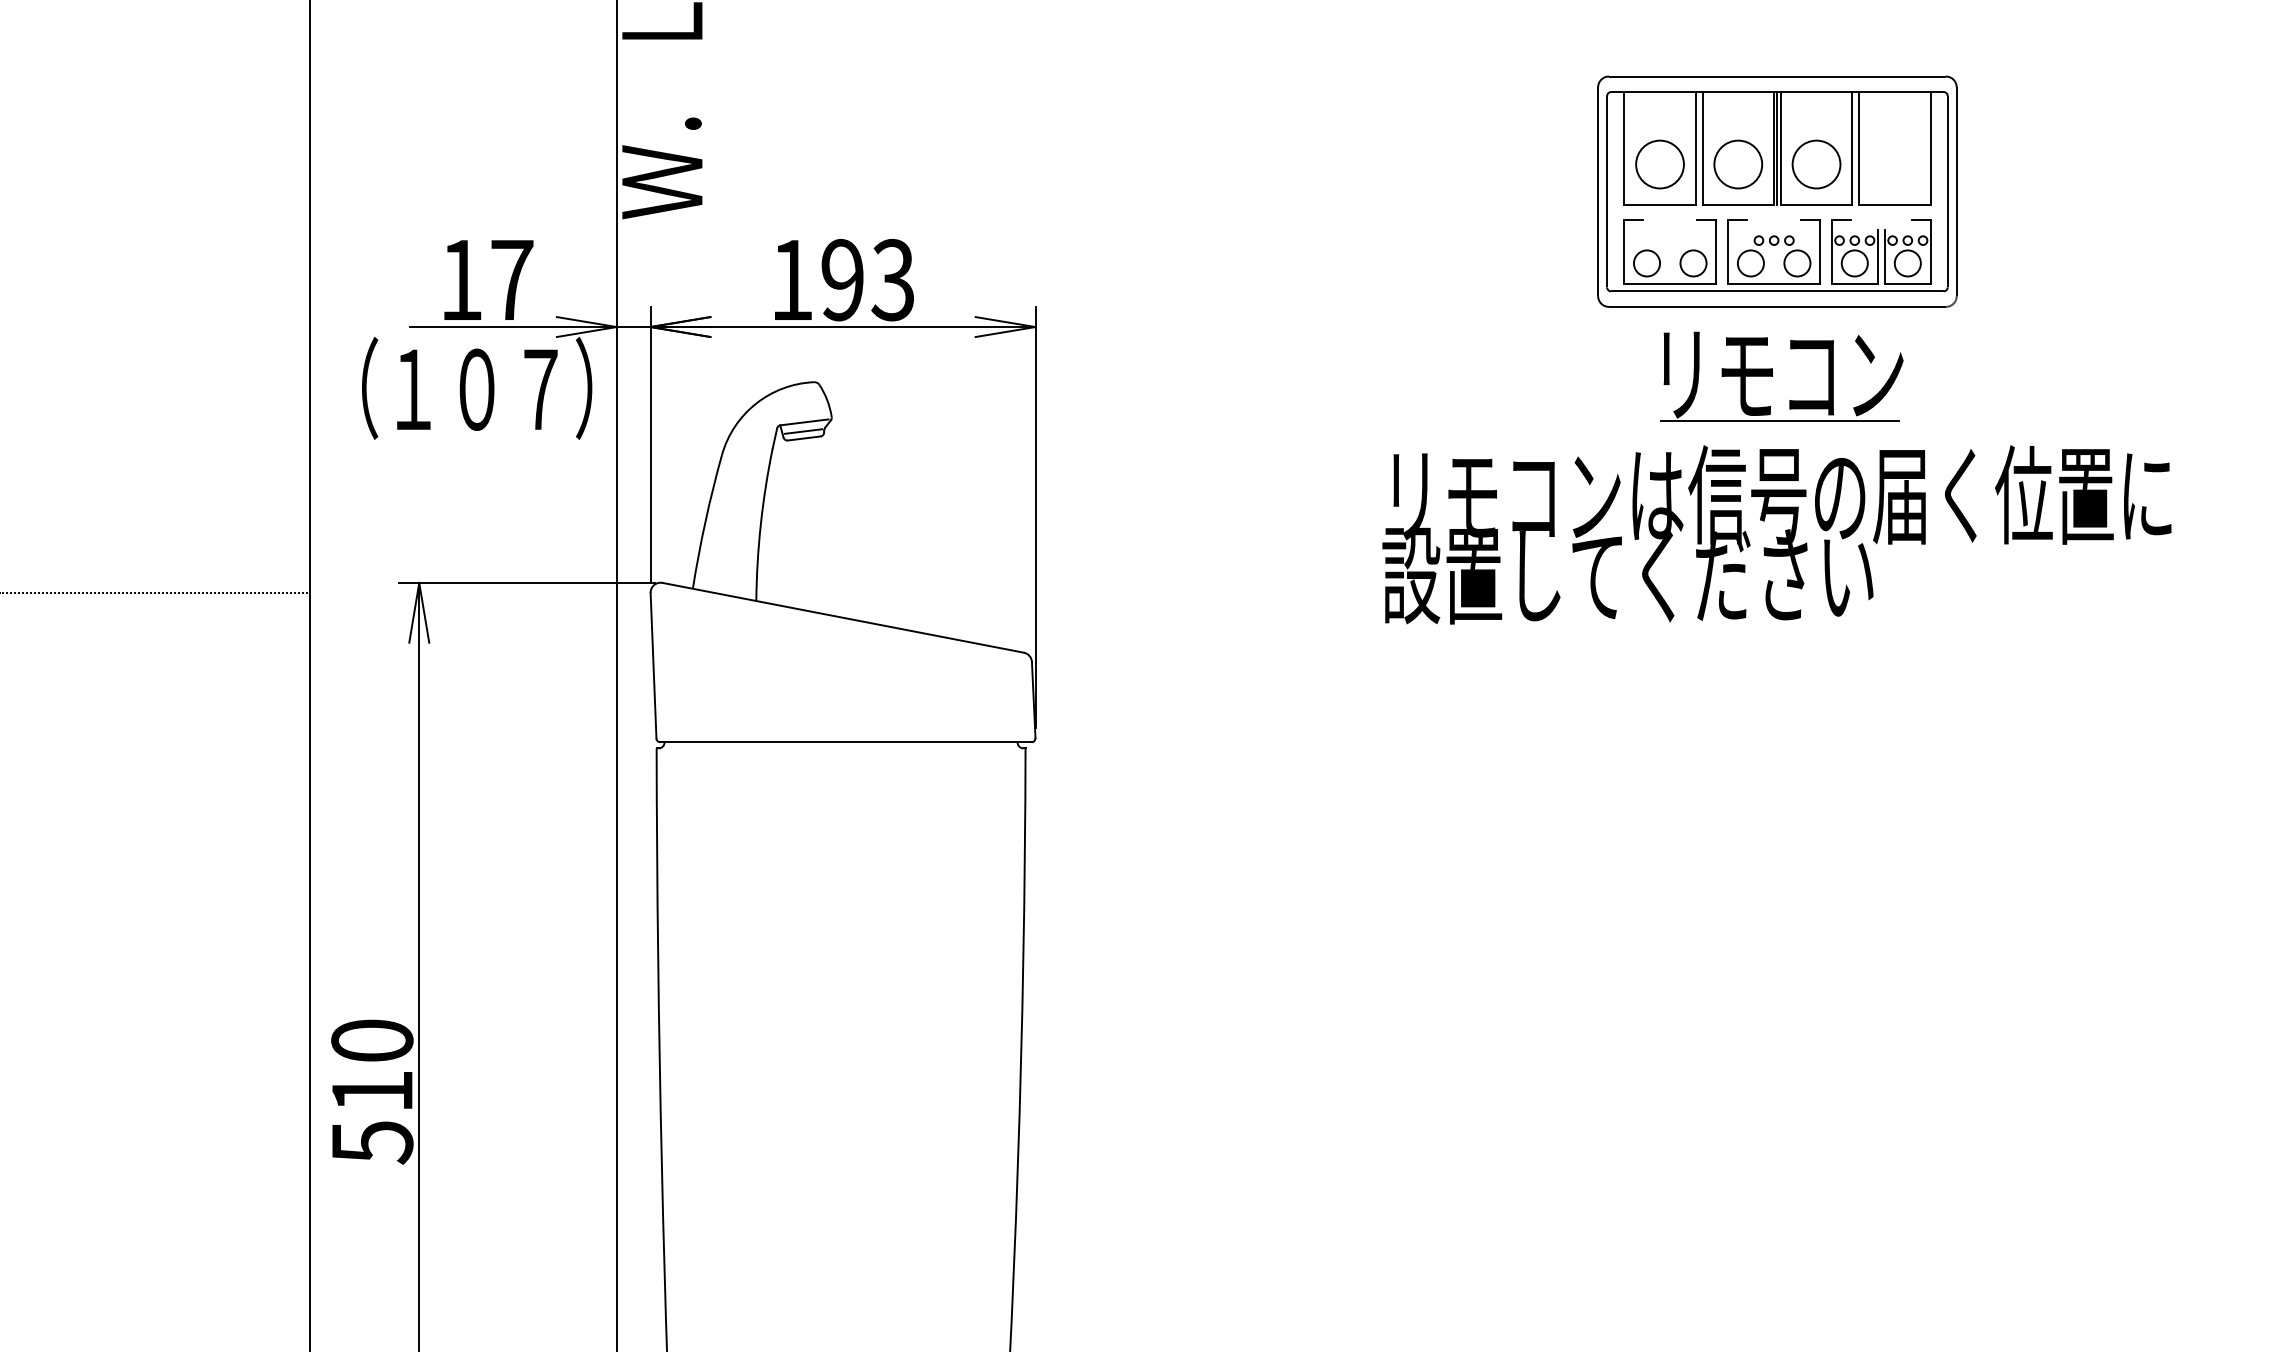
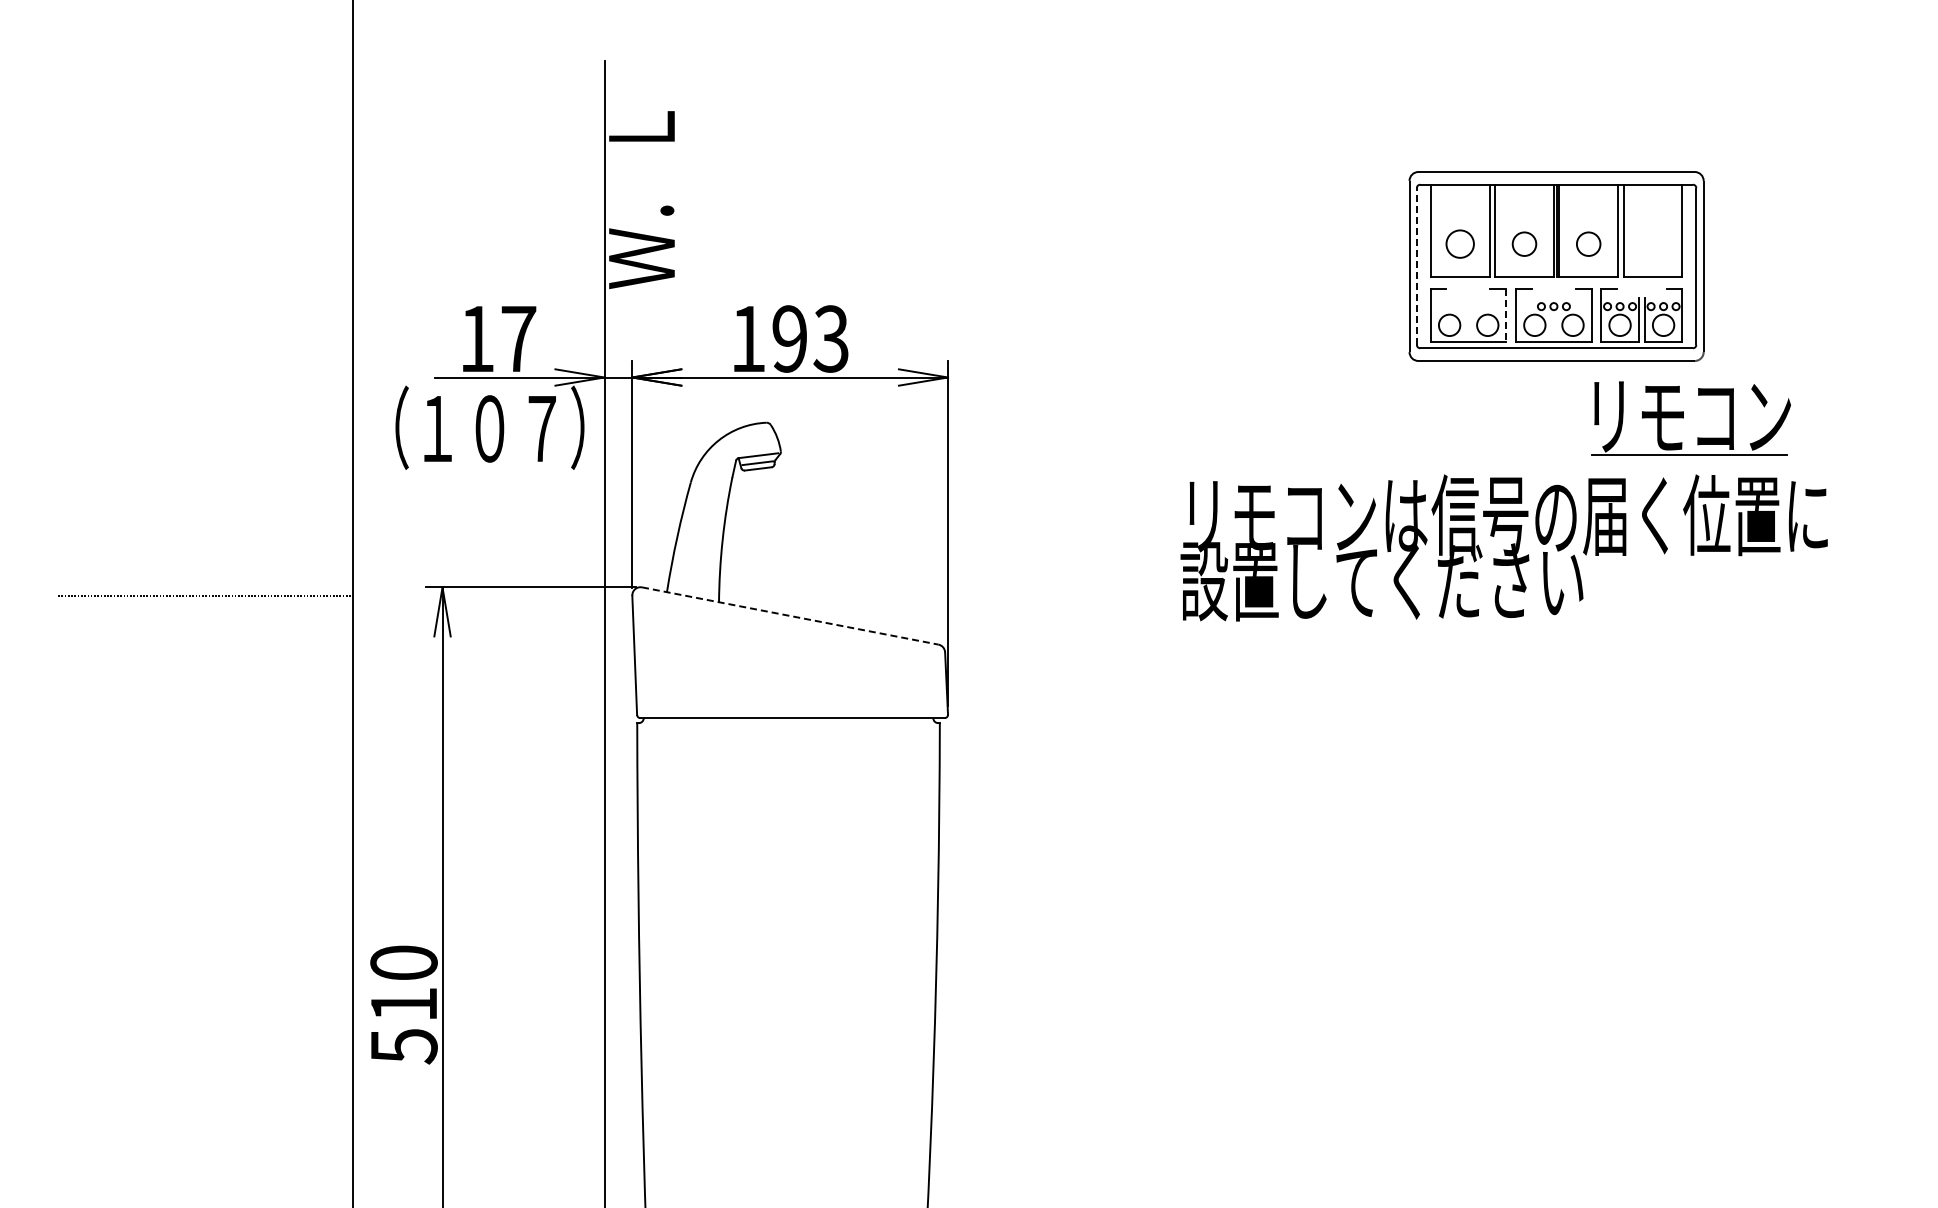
circle: (1659, 163) -> (1459, 243), size x0.7
circle: (1738, 163) -> (1524, 243), size x0.6
circle: (1816, 163) -> (1588, 243), size x0.6
line: (1606, 191) -> (1416, 266), solid -> dashed
line: (1716, 252) -> (1506, 316), solid -> dashed
part: (1772, 377) -> (1683, 418), moved
text: (1776, 534) -> (1503, 547), moved
line: (843, 618) -> (790, 616), solid -> dashed

